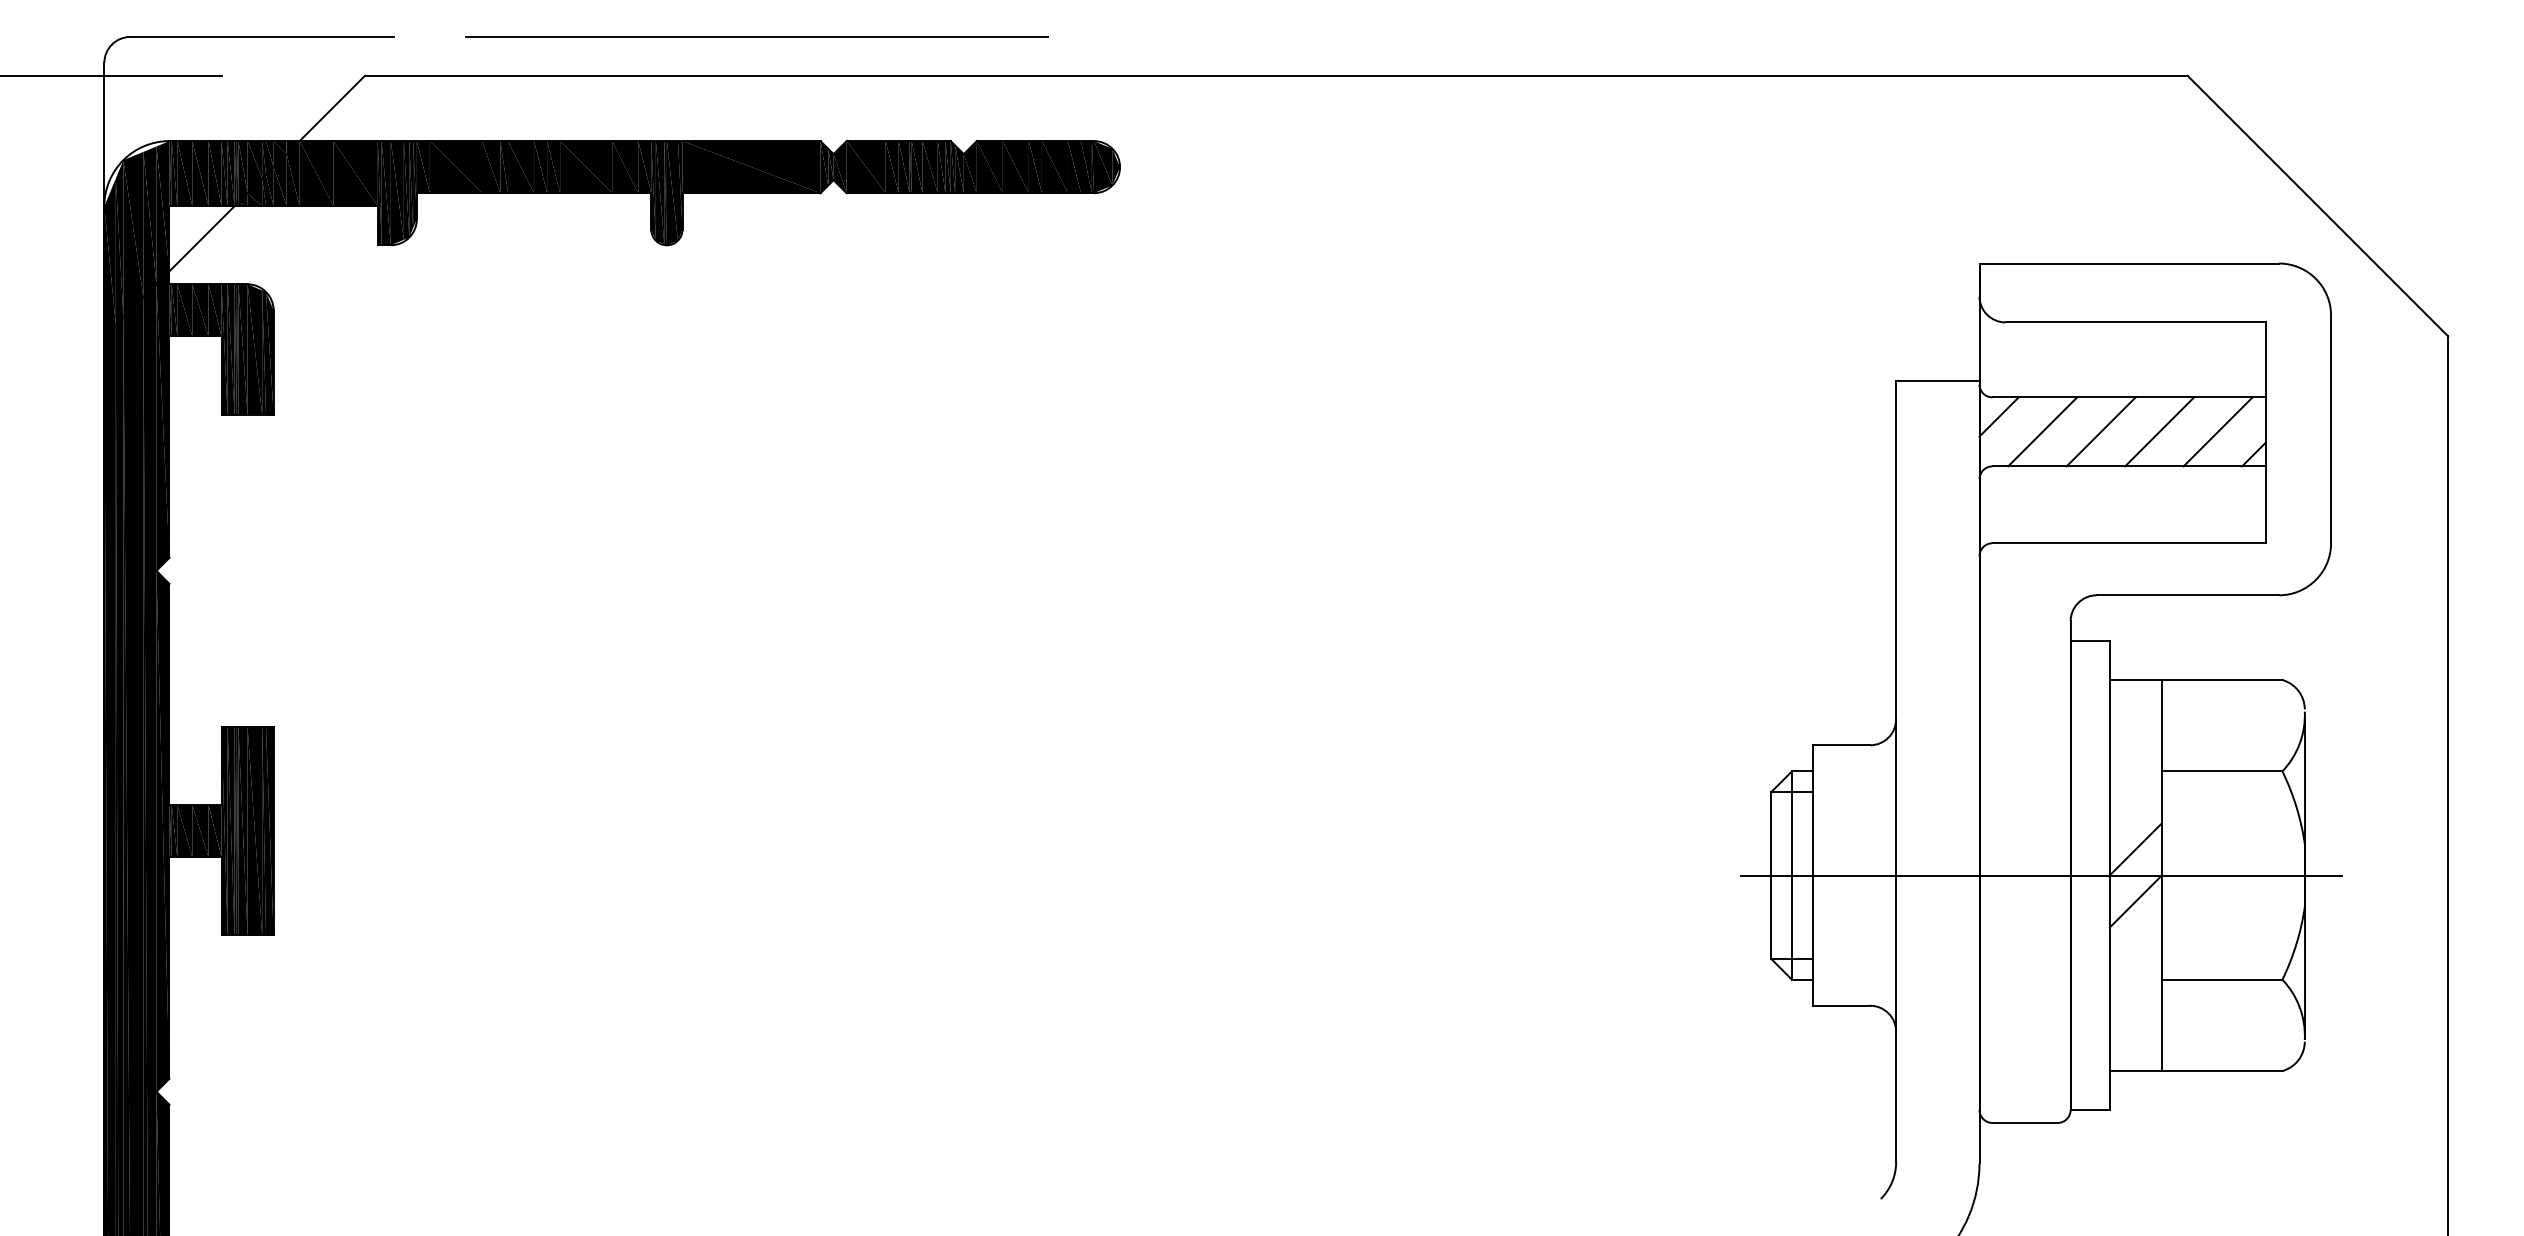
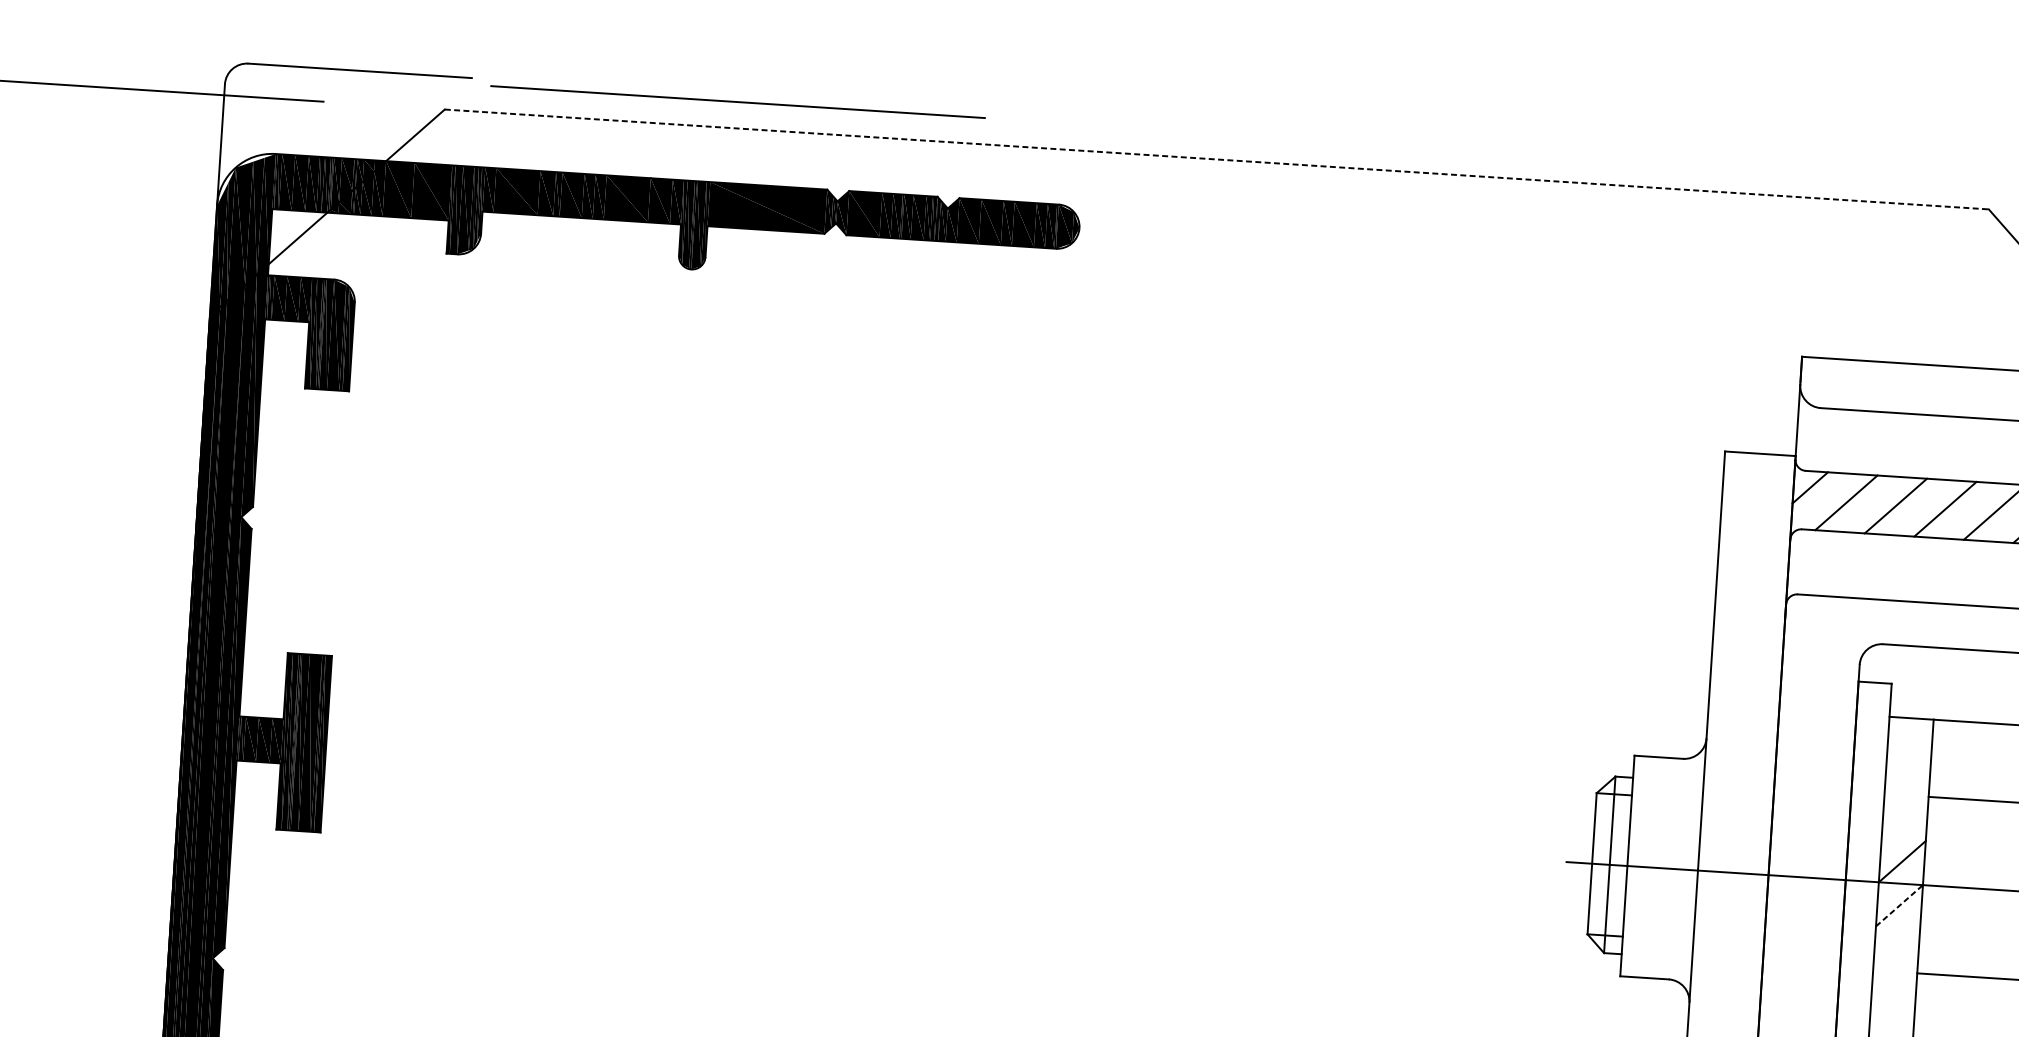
line: (756, 36) -> (737, 101), moved
line: (1276, 76) -> (1216, 159), solid -> dashed
line: (2135, 901) -> (1899, 905), solid -> dashed

